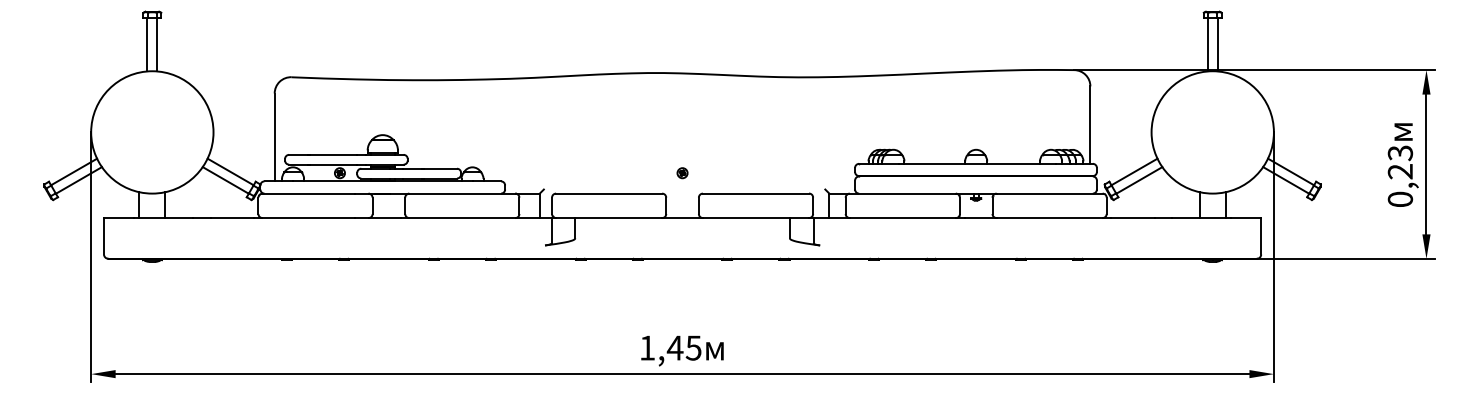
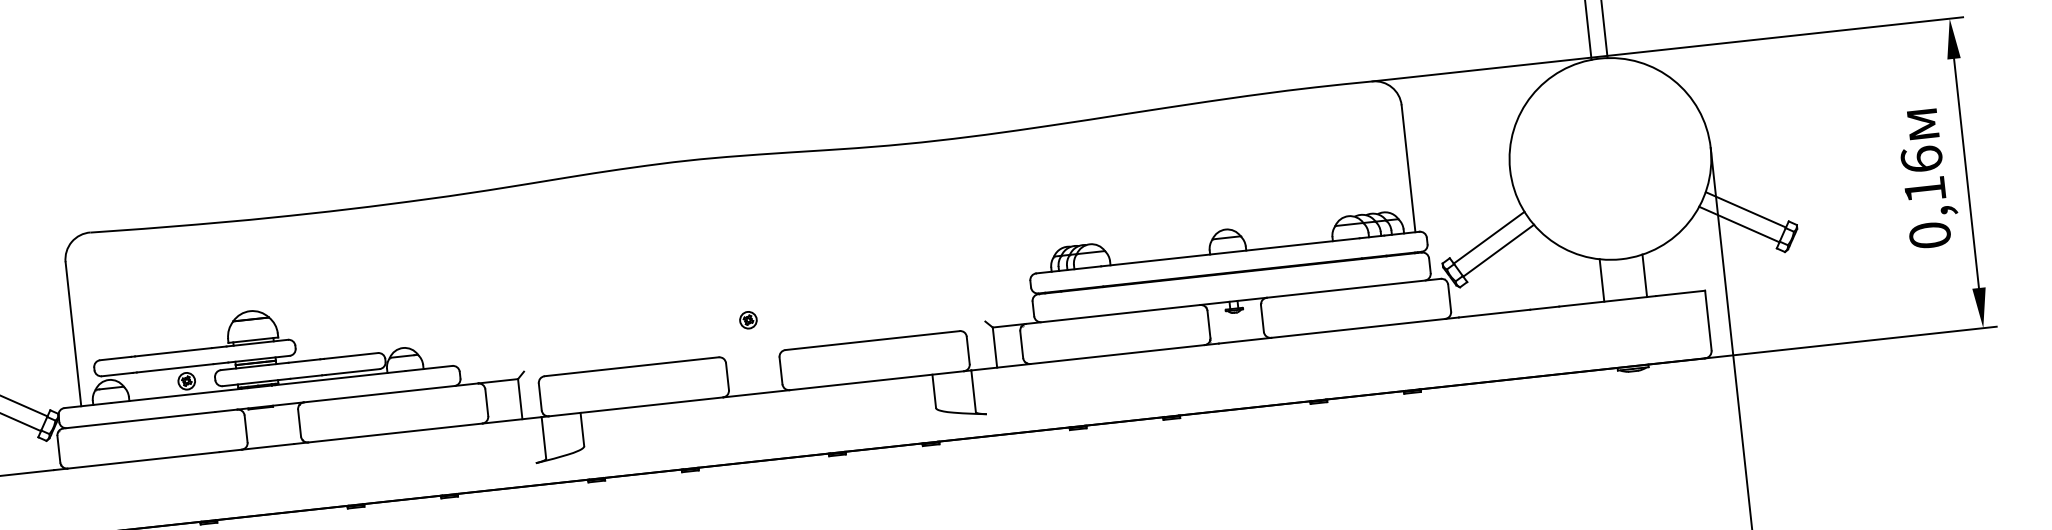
text: (1400, 162) -> (1923, 174), 0,23 -> 0,16

